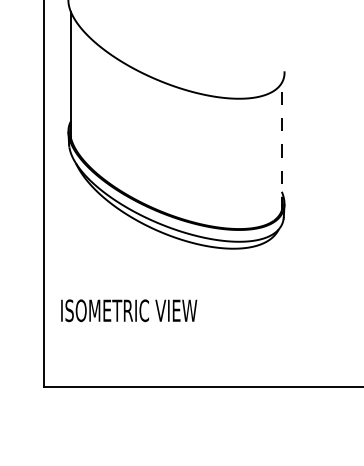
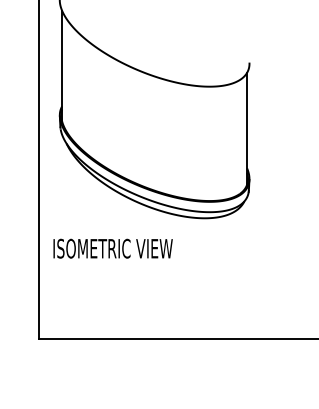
line: (282, 146) -> (247, 128), dashed -> solid
text: (128, 310) -> (112, 248), moved

